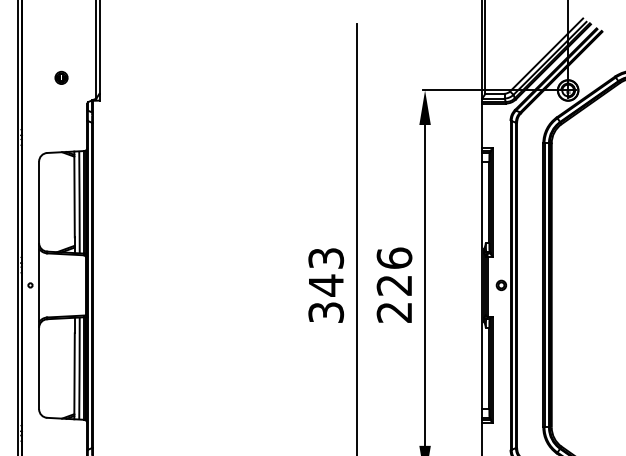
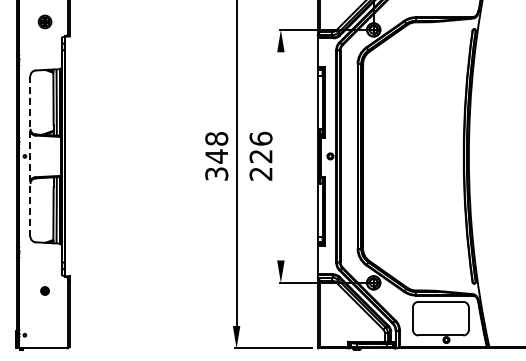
part: (60, 77) -> (44, 21), size x1.6
text: (325, 257) -> (216, 138), 343 -> 348
line: (39, 285) -> (30, 156), solid -> dashed
line: (424, 285) -> (280, 156), removed

